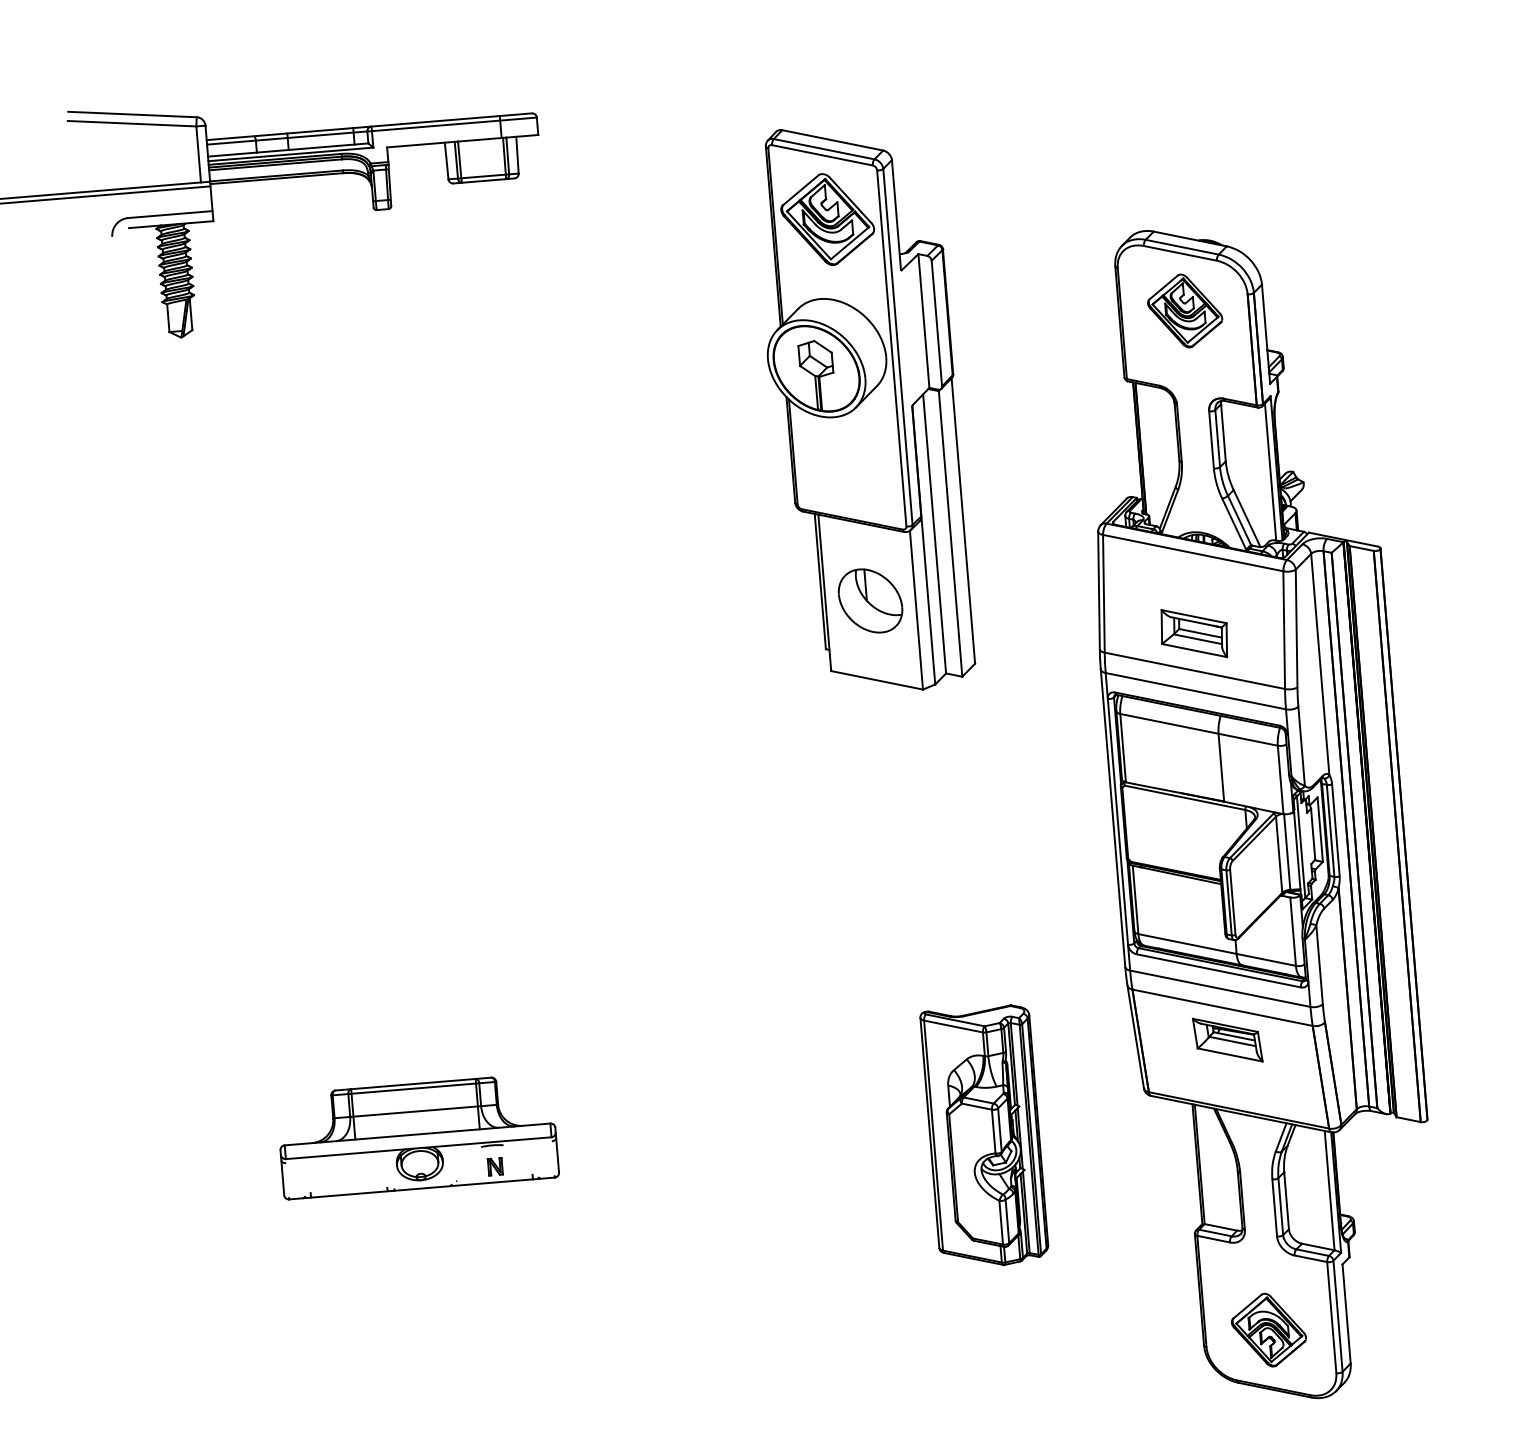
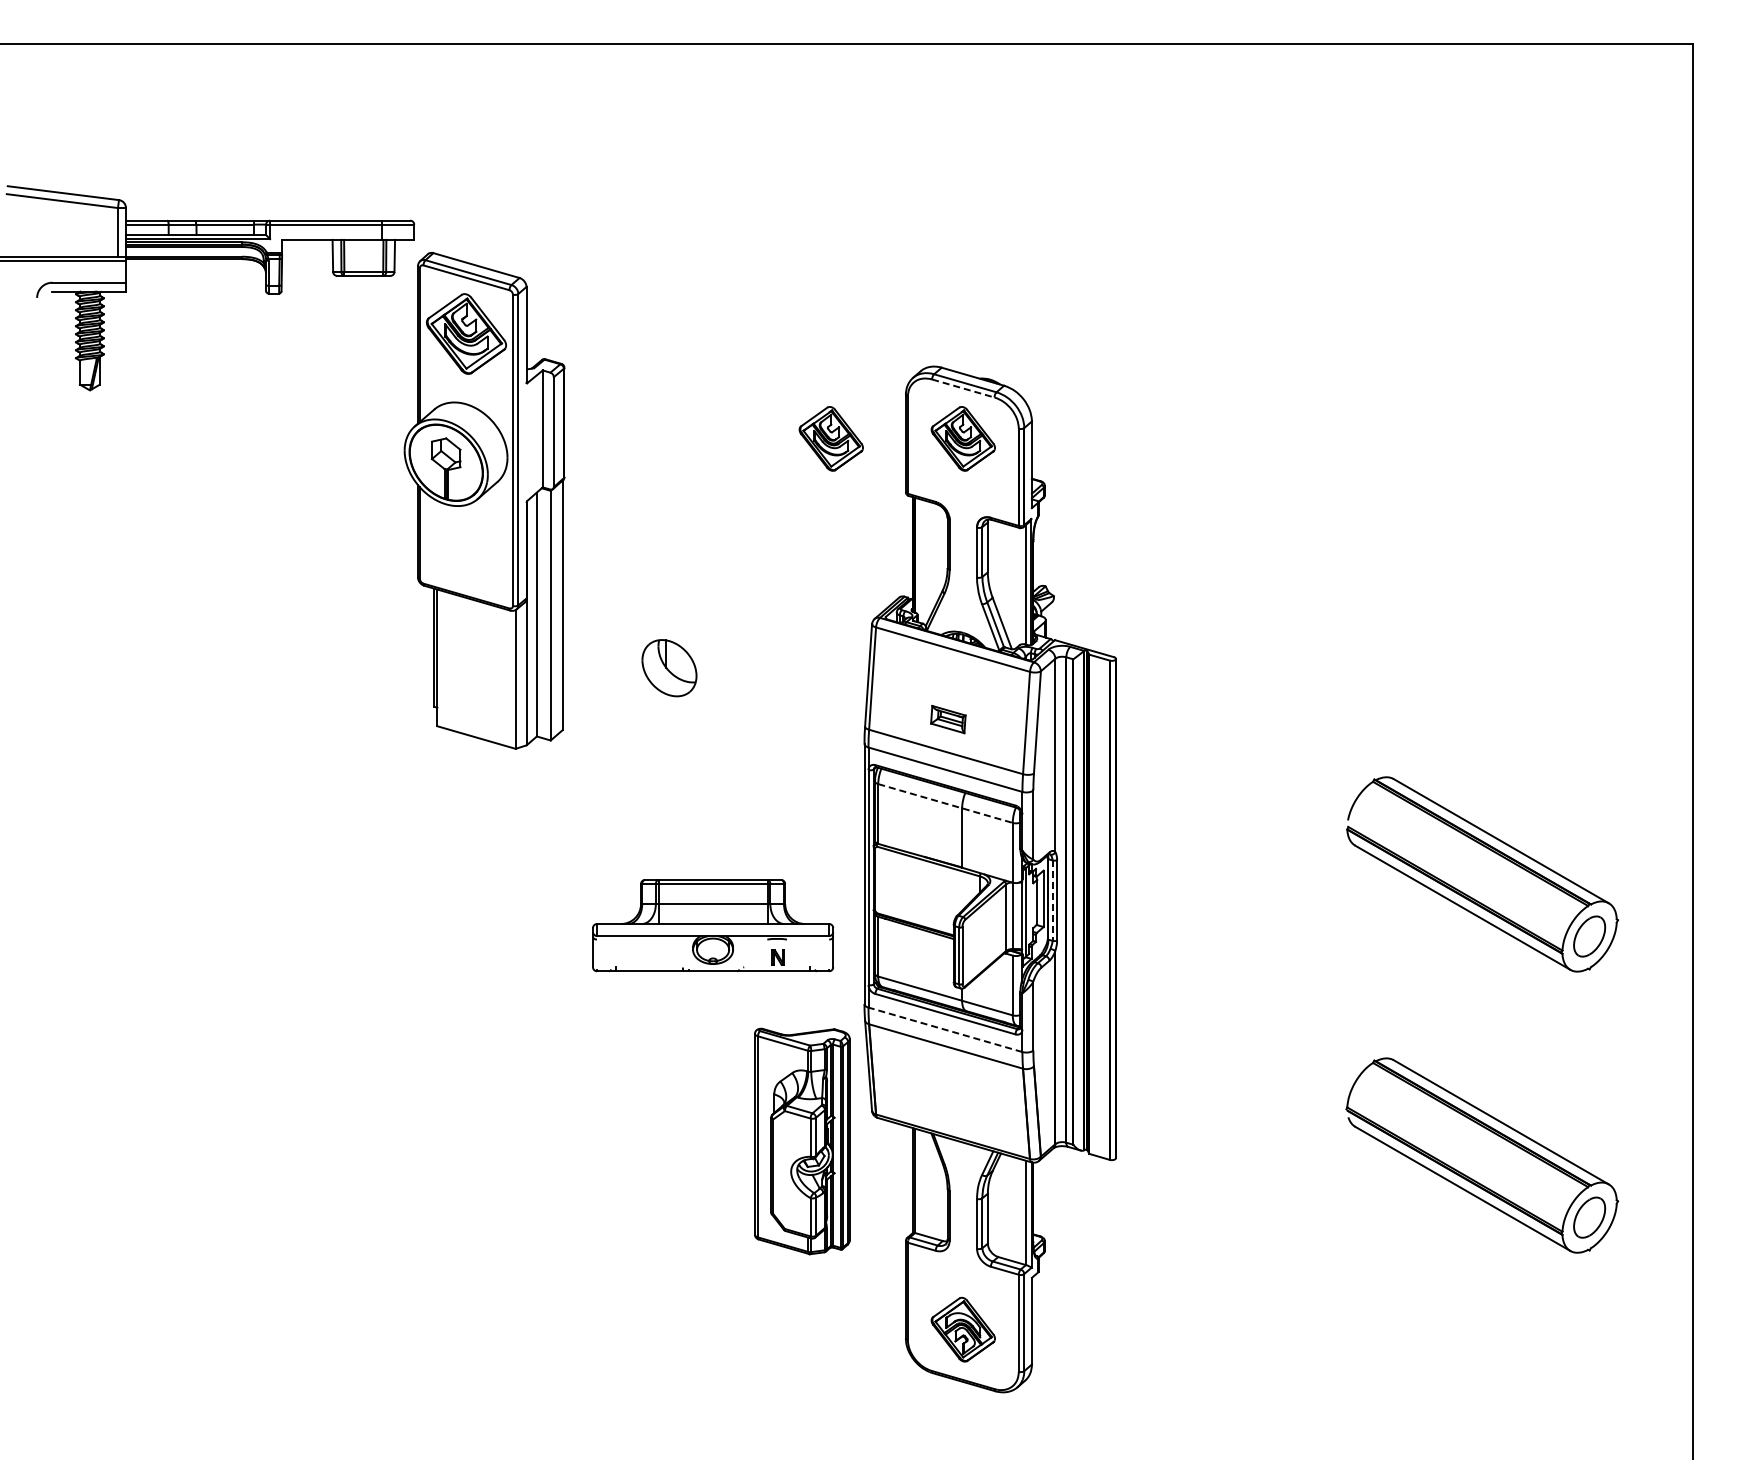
line: (1180, 253) -> (963, 388), solid -> dashed
part: (1033, 323) -> (830, 438), added
part: (863, 408) -> (484, 500), moved
part: (1194, 633) -> (948, 719), size x0.6
line: (1199, 729) -> (945, 803), solid -> dashed
line: (1330, 831) -> (1052, 901), solid -> dashed
line: (1220, 988) -> (945, 1029), solid -> dashed
part: (1226, 1039) -> (947, 1074), removed
part: (418, 1136) -> (713, 925), moved
part: (984, 1136) -> (802, 1141), moved

